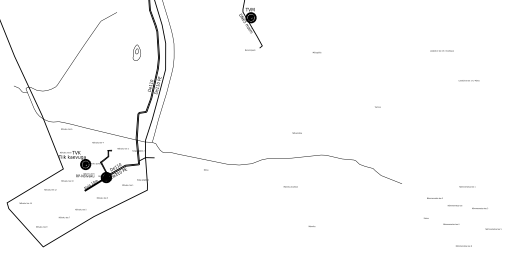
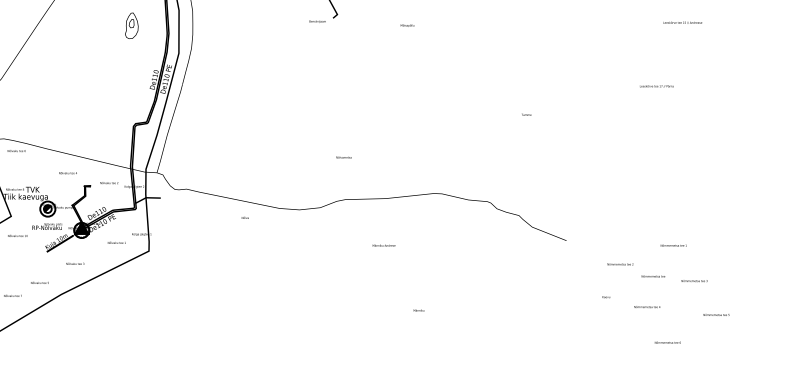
text: (441, 50) -> (682, 22), moved
text: (316, 52) -> (406, 25), moved
text: (468, 80) -> (655, 86), moved
text: (296, 132) -> (342, 156), moved

